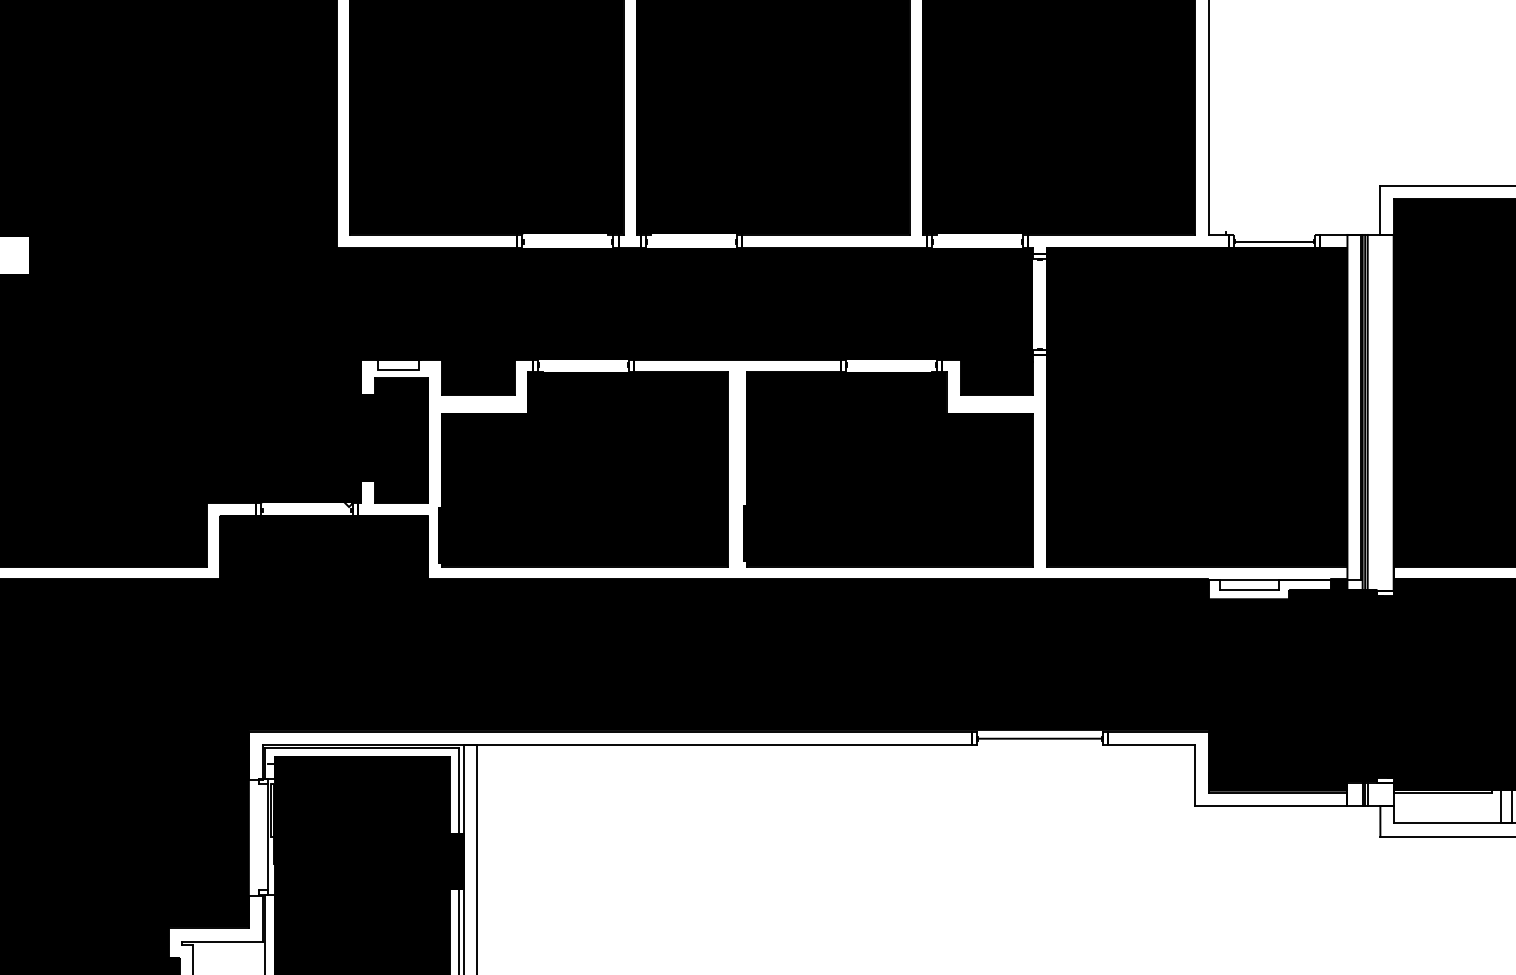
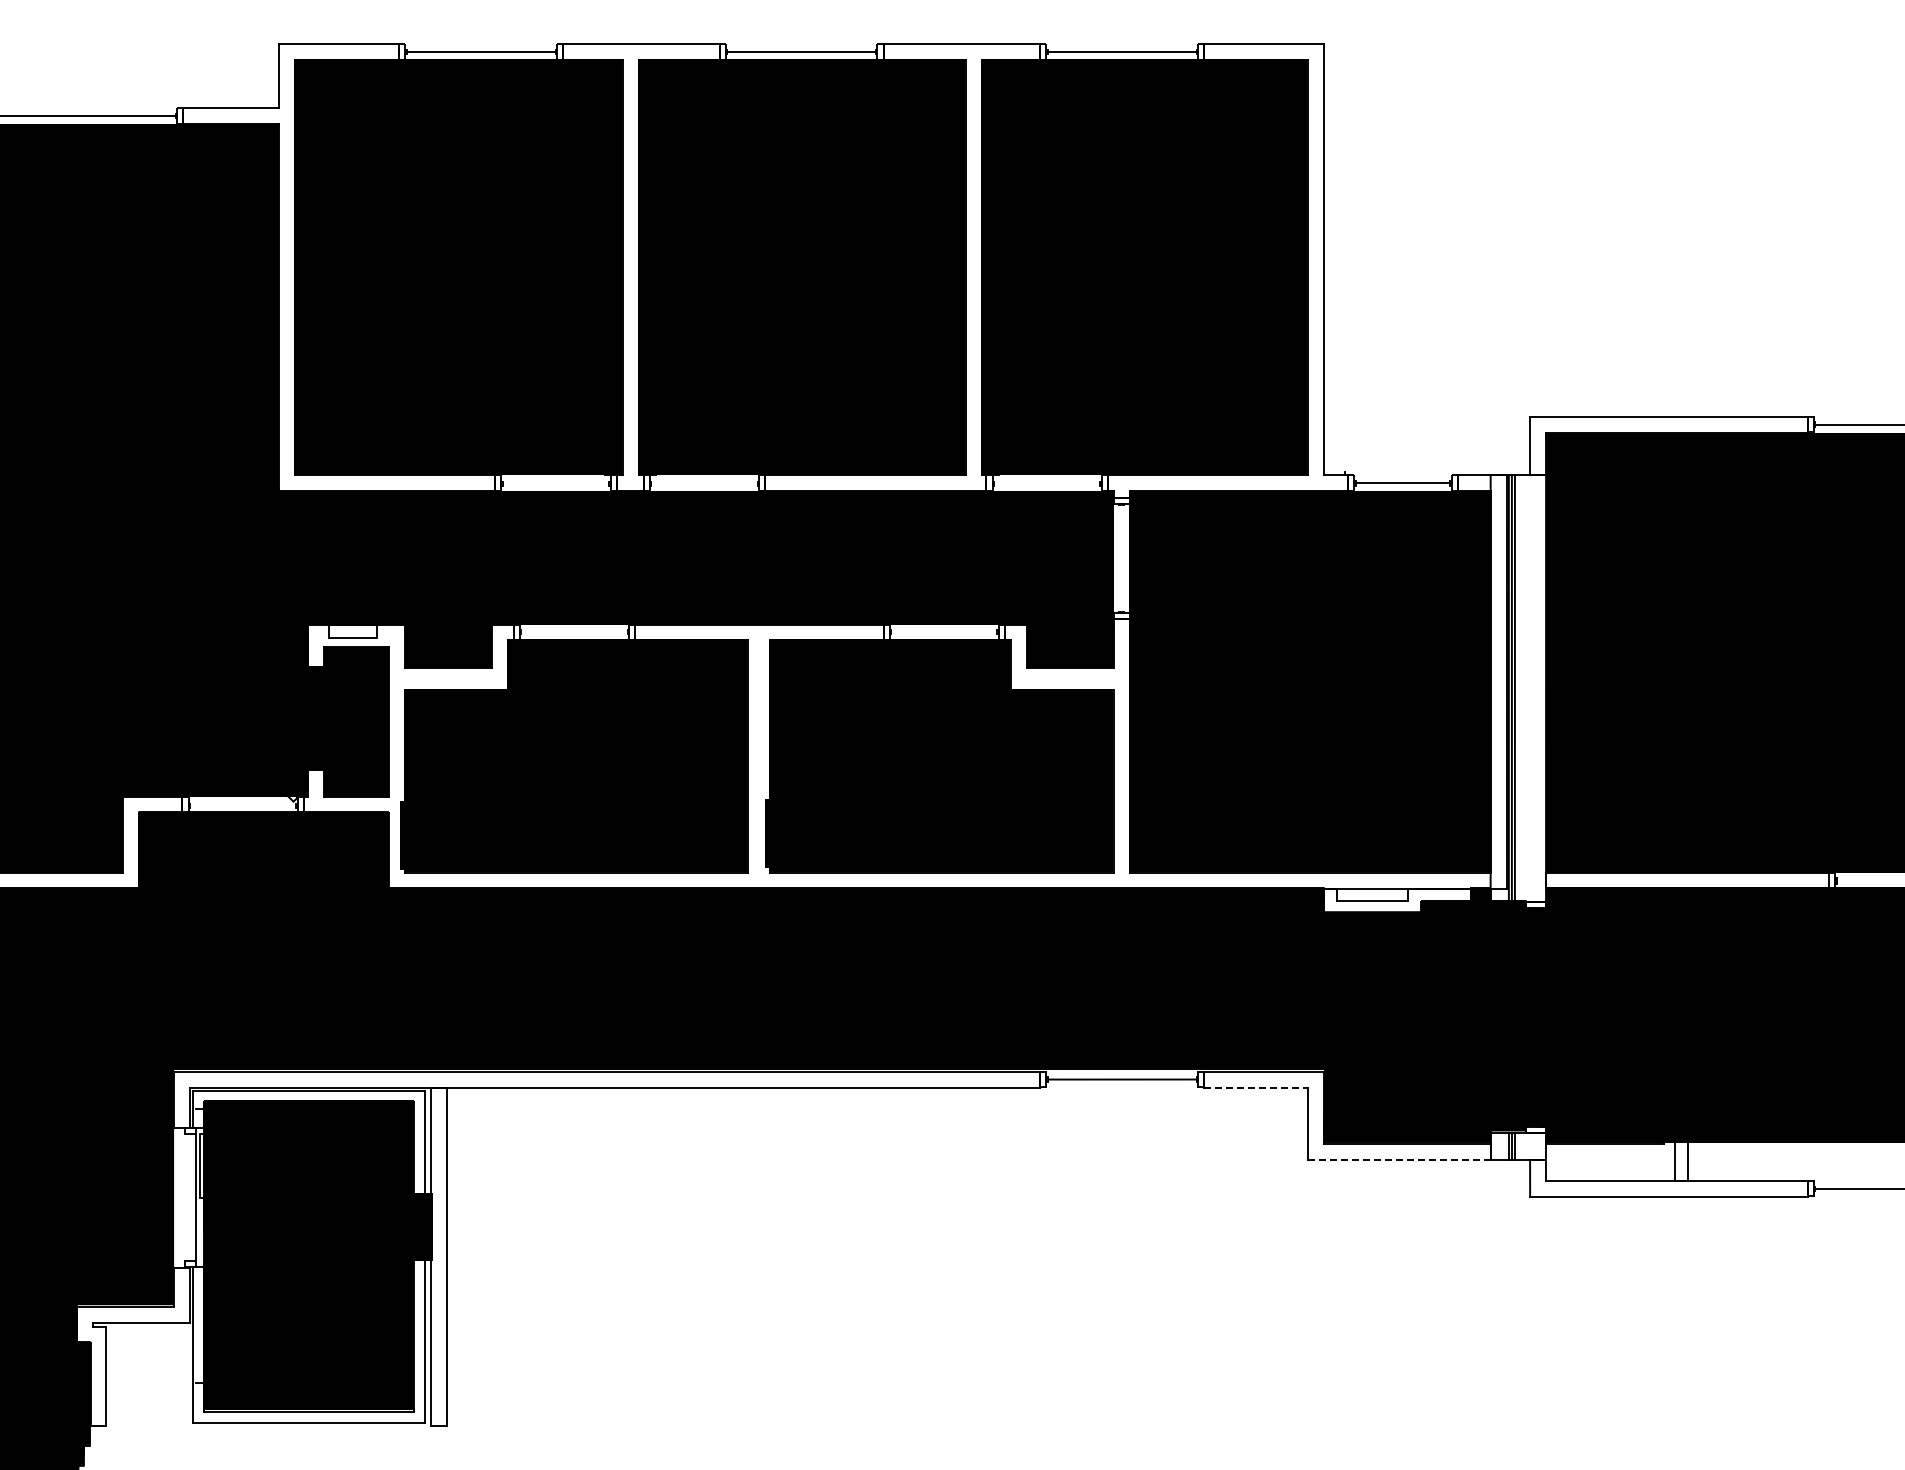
line: (1152, 745) -> (1256, 1087), solid -> dashed
line: (1272, 806) -> (1400, 1160), solid -> dashed

